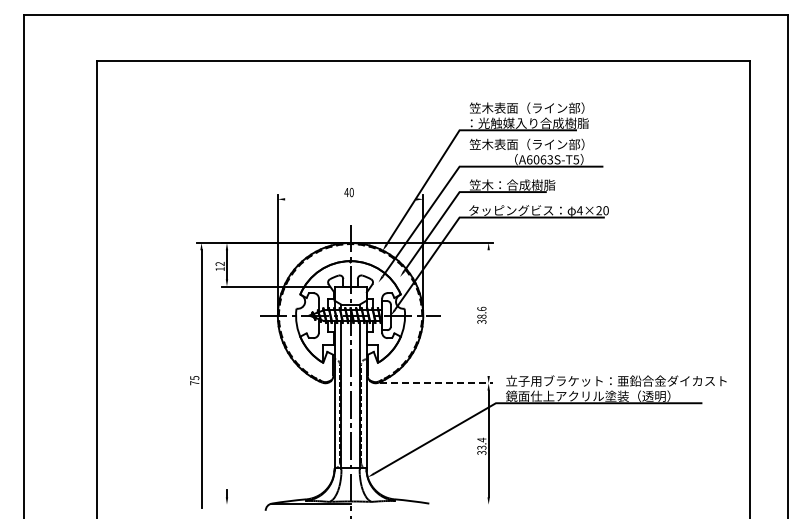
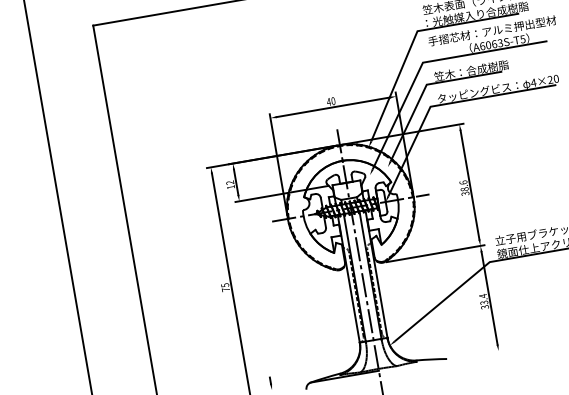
text: (543, 144) -> (492, 30), 笠木表面（ライン部） -> 手摺芯材：アルミ押出型材
line: (350, 199) -> (333, 107), added
line: (488, 313) -> (469, 185), added
line: (436, 383) -> (435, 253), dashed -> solid

